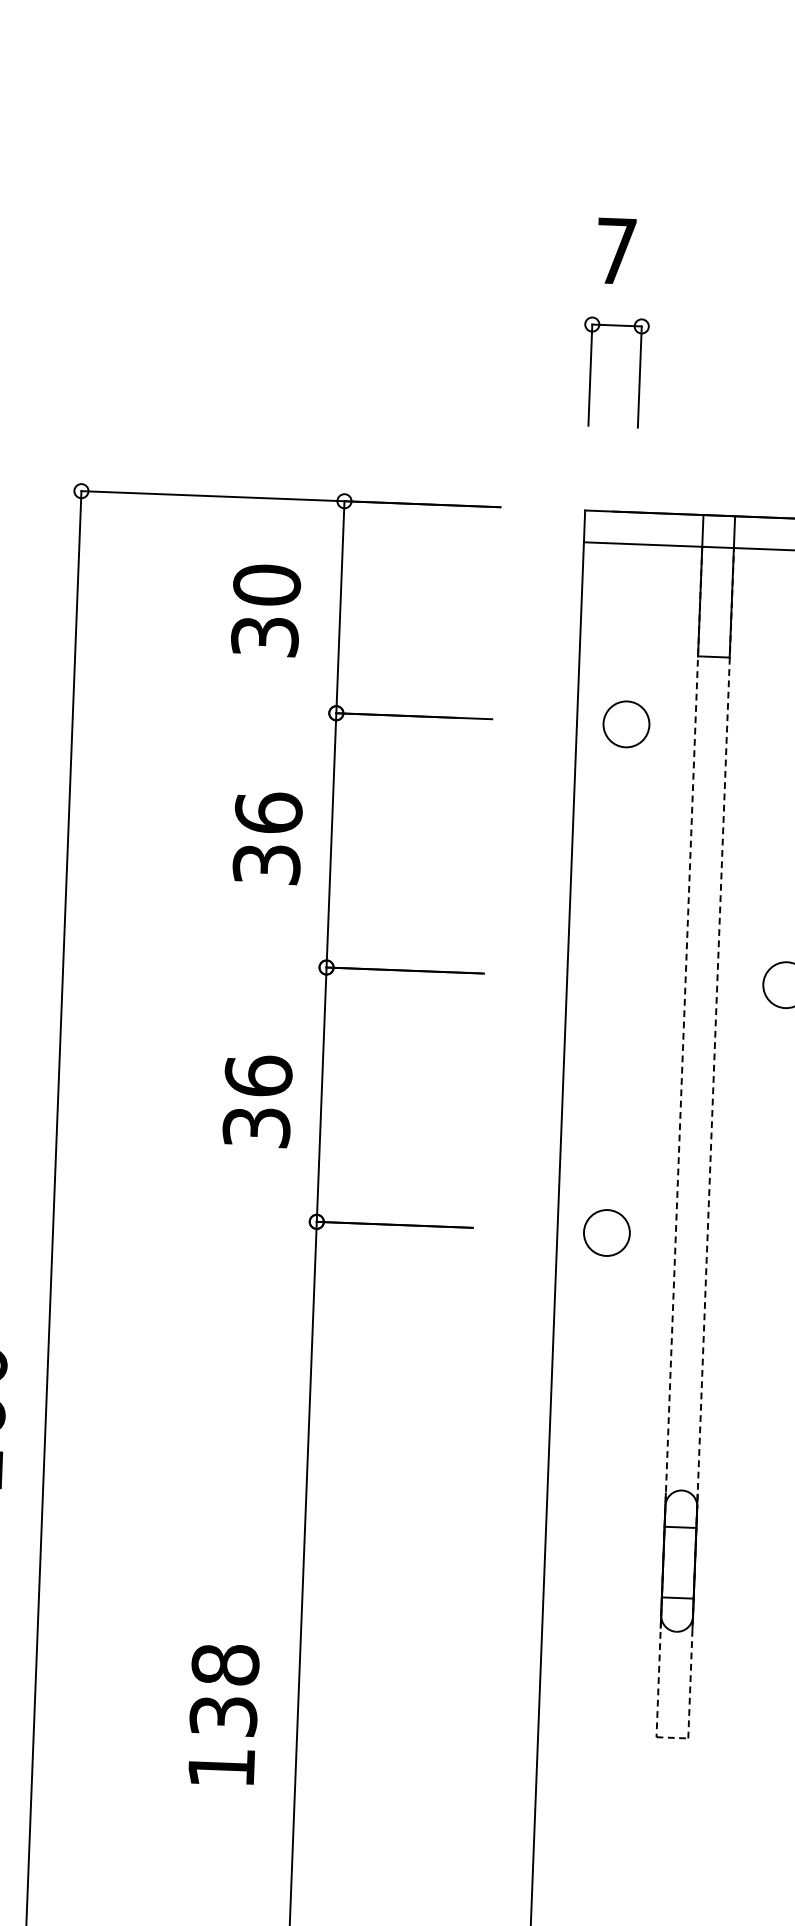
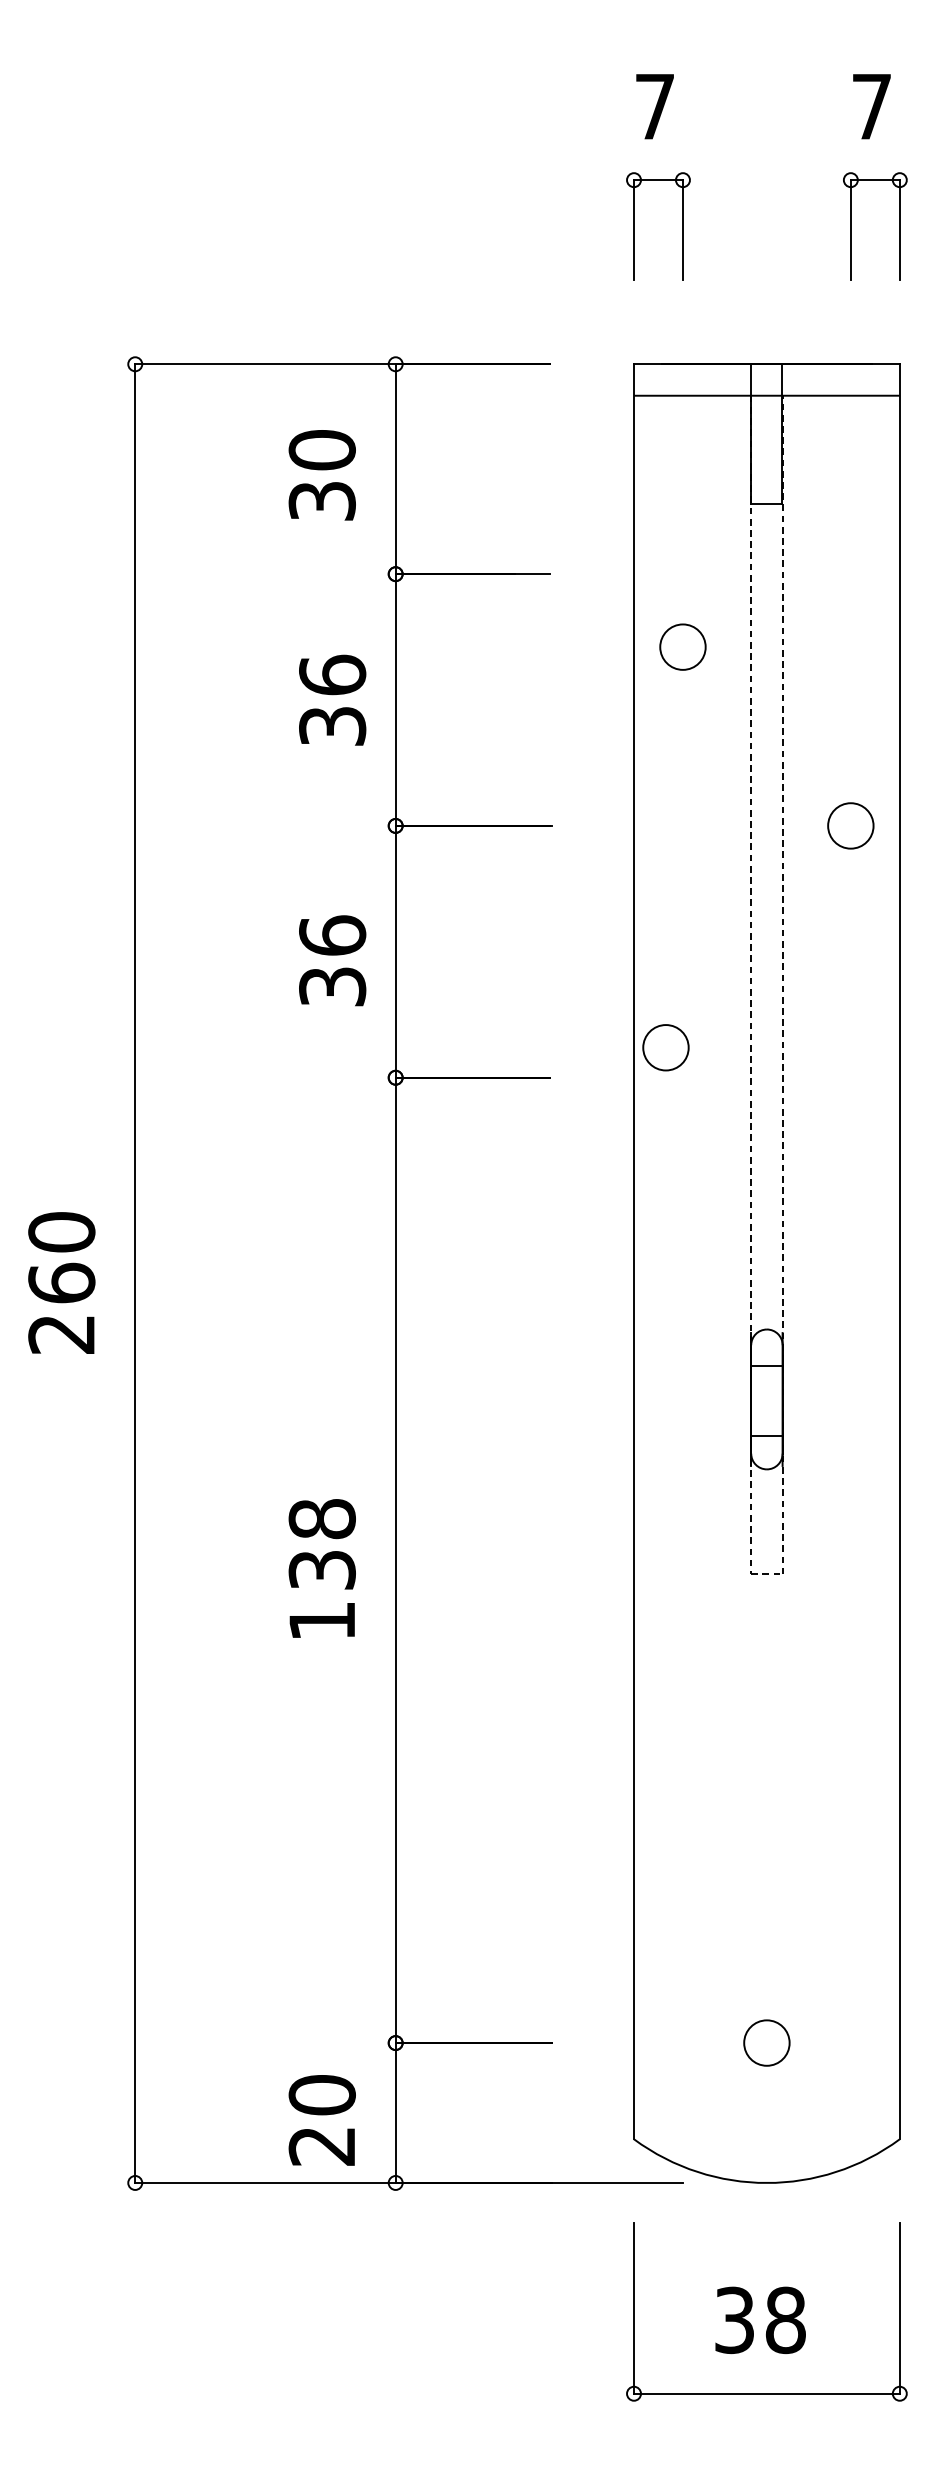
circle: (626, 723) -> (682, 646), moved
circle: (606, 1232) -> (665, 1047), moved

